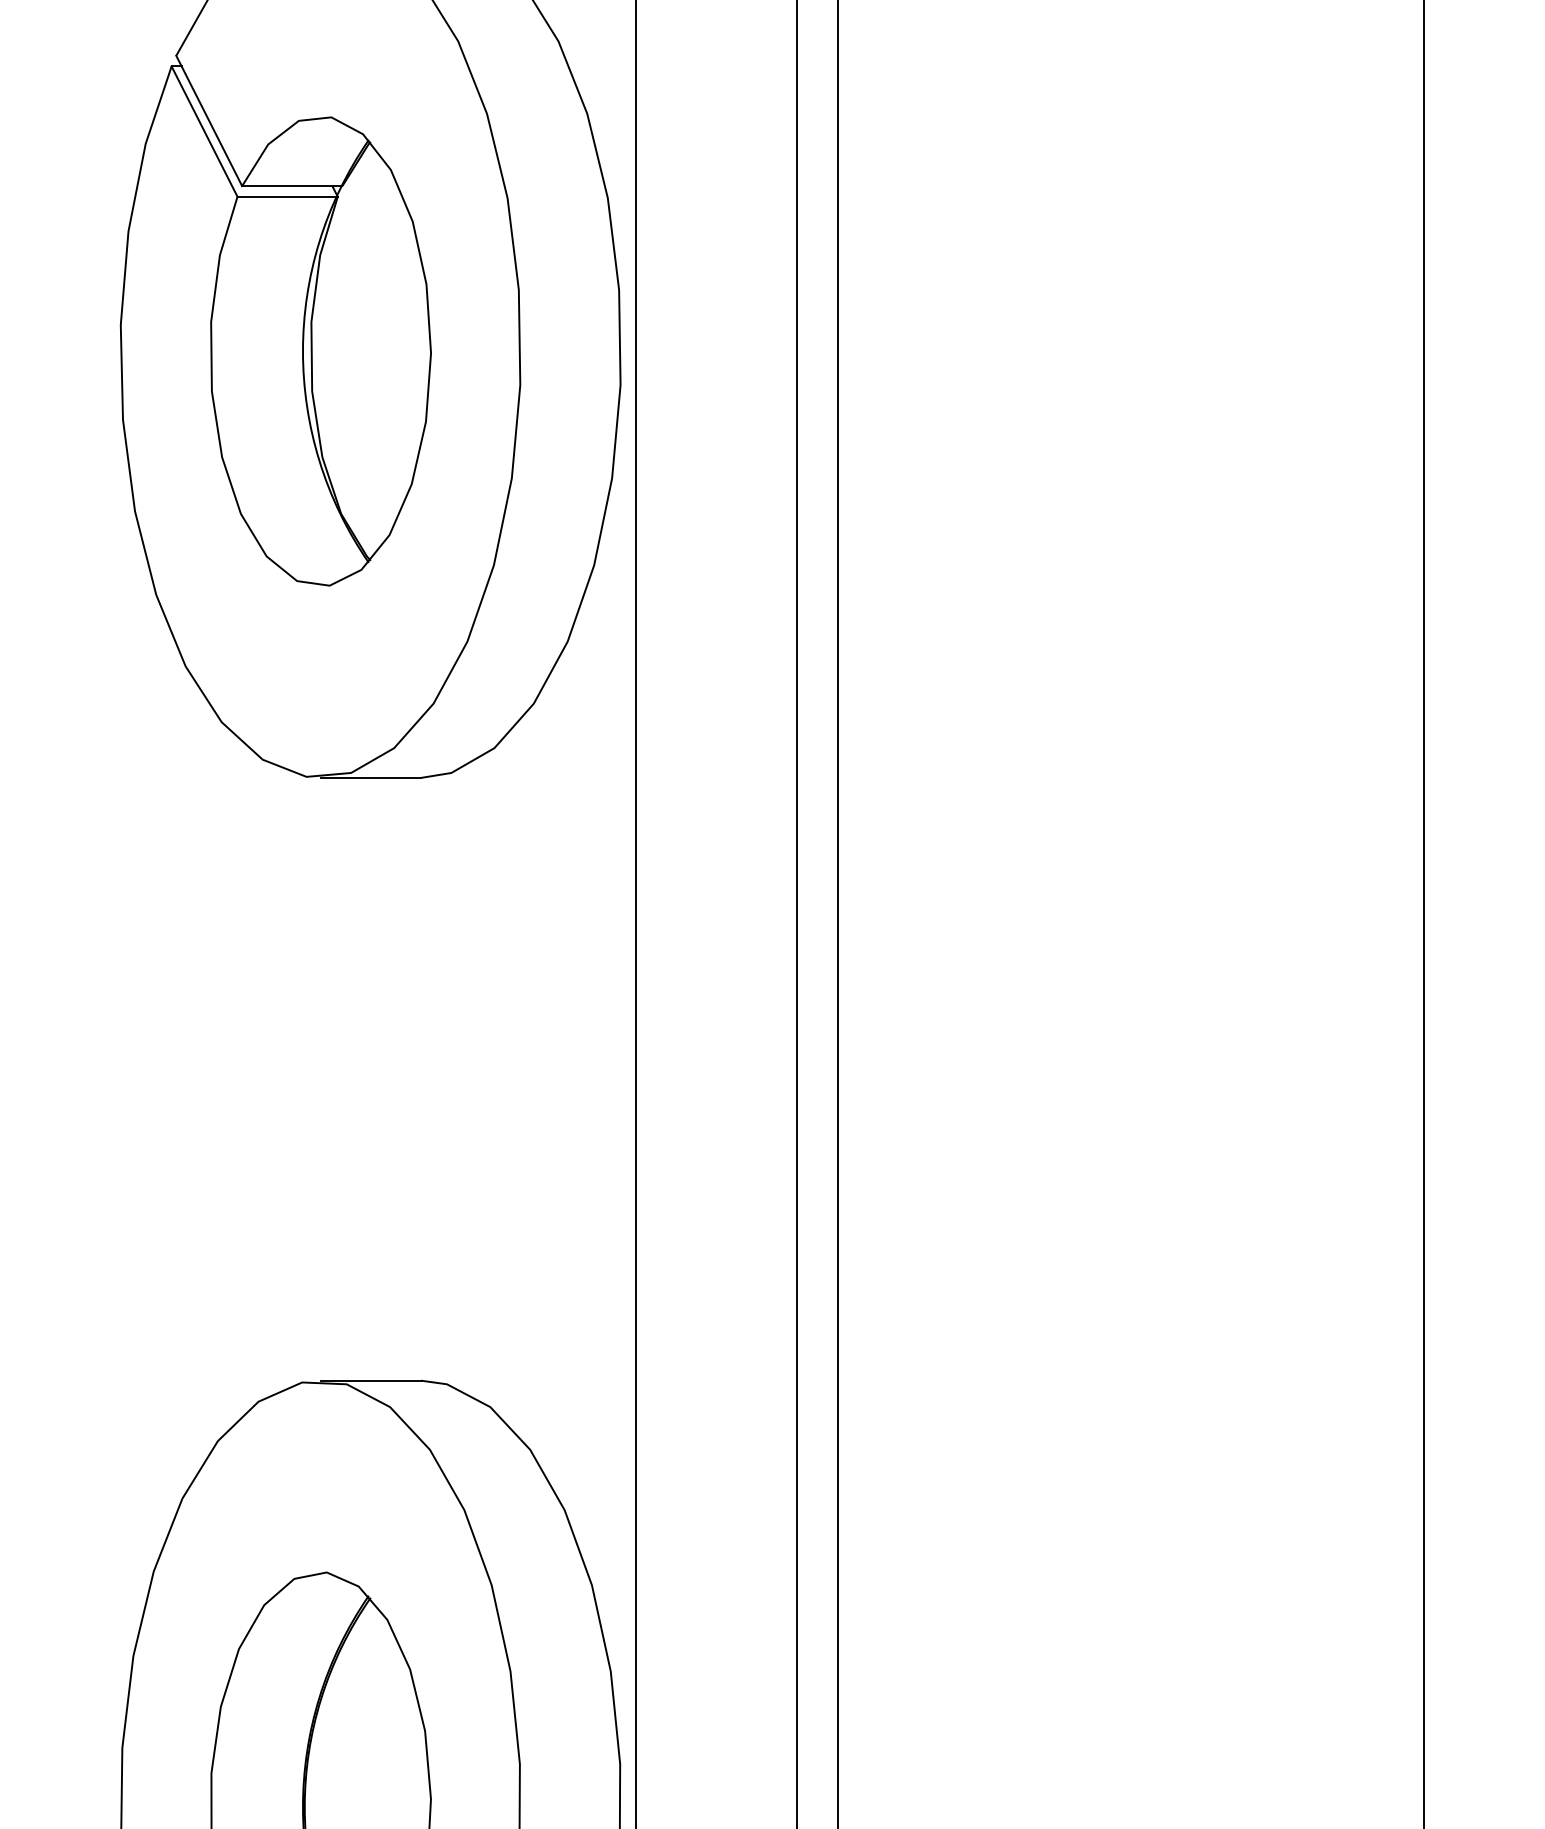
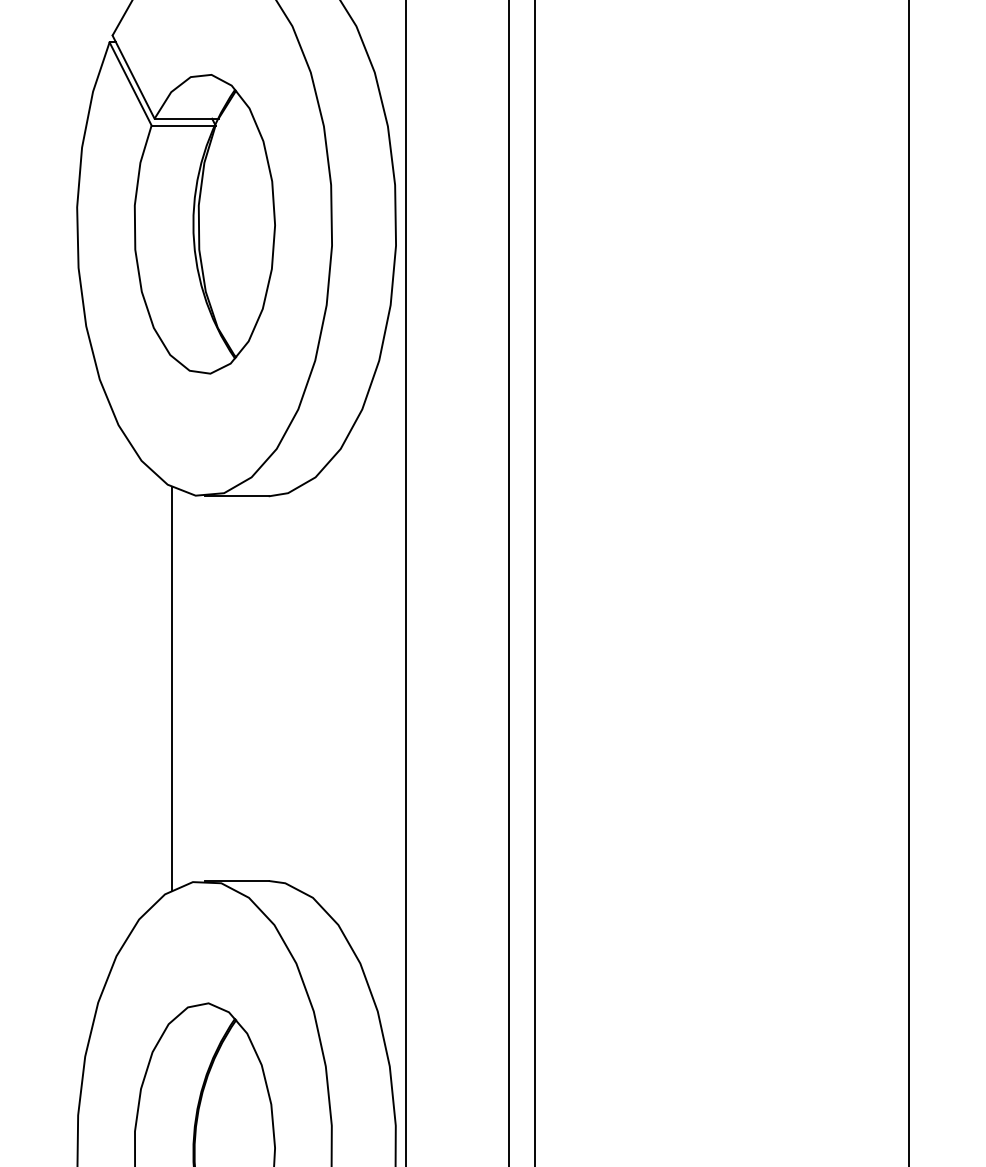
line: (268, 1079) -> (171, 688), added

